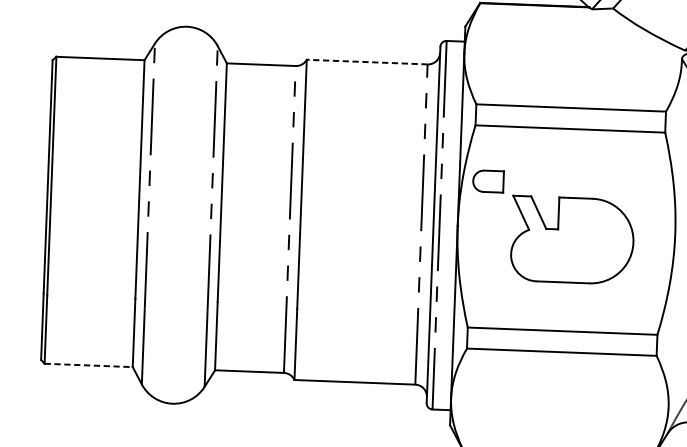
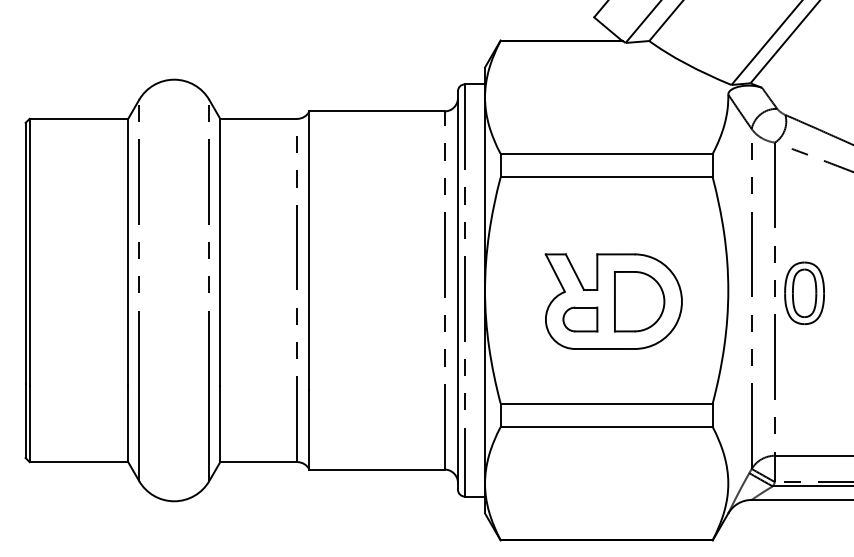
line: (366, 62) -> (376, 111), dashed -> solid
part: (488, 181) -> (580, 319), moved
part: (595, 241) -> (639, 301), added
line: (89, 365) -> (79, 462), dashed -> solid

